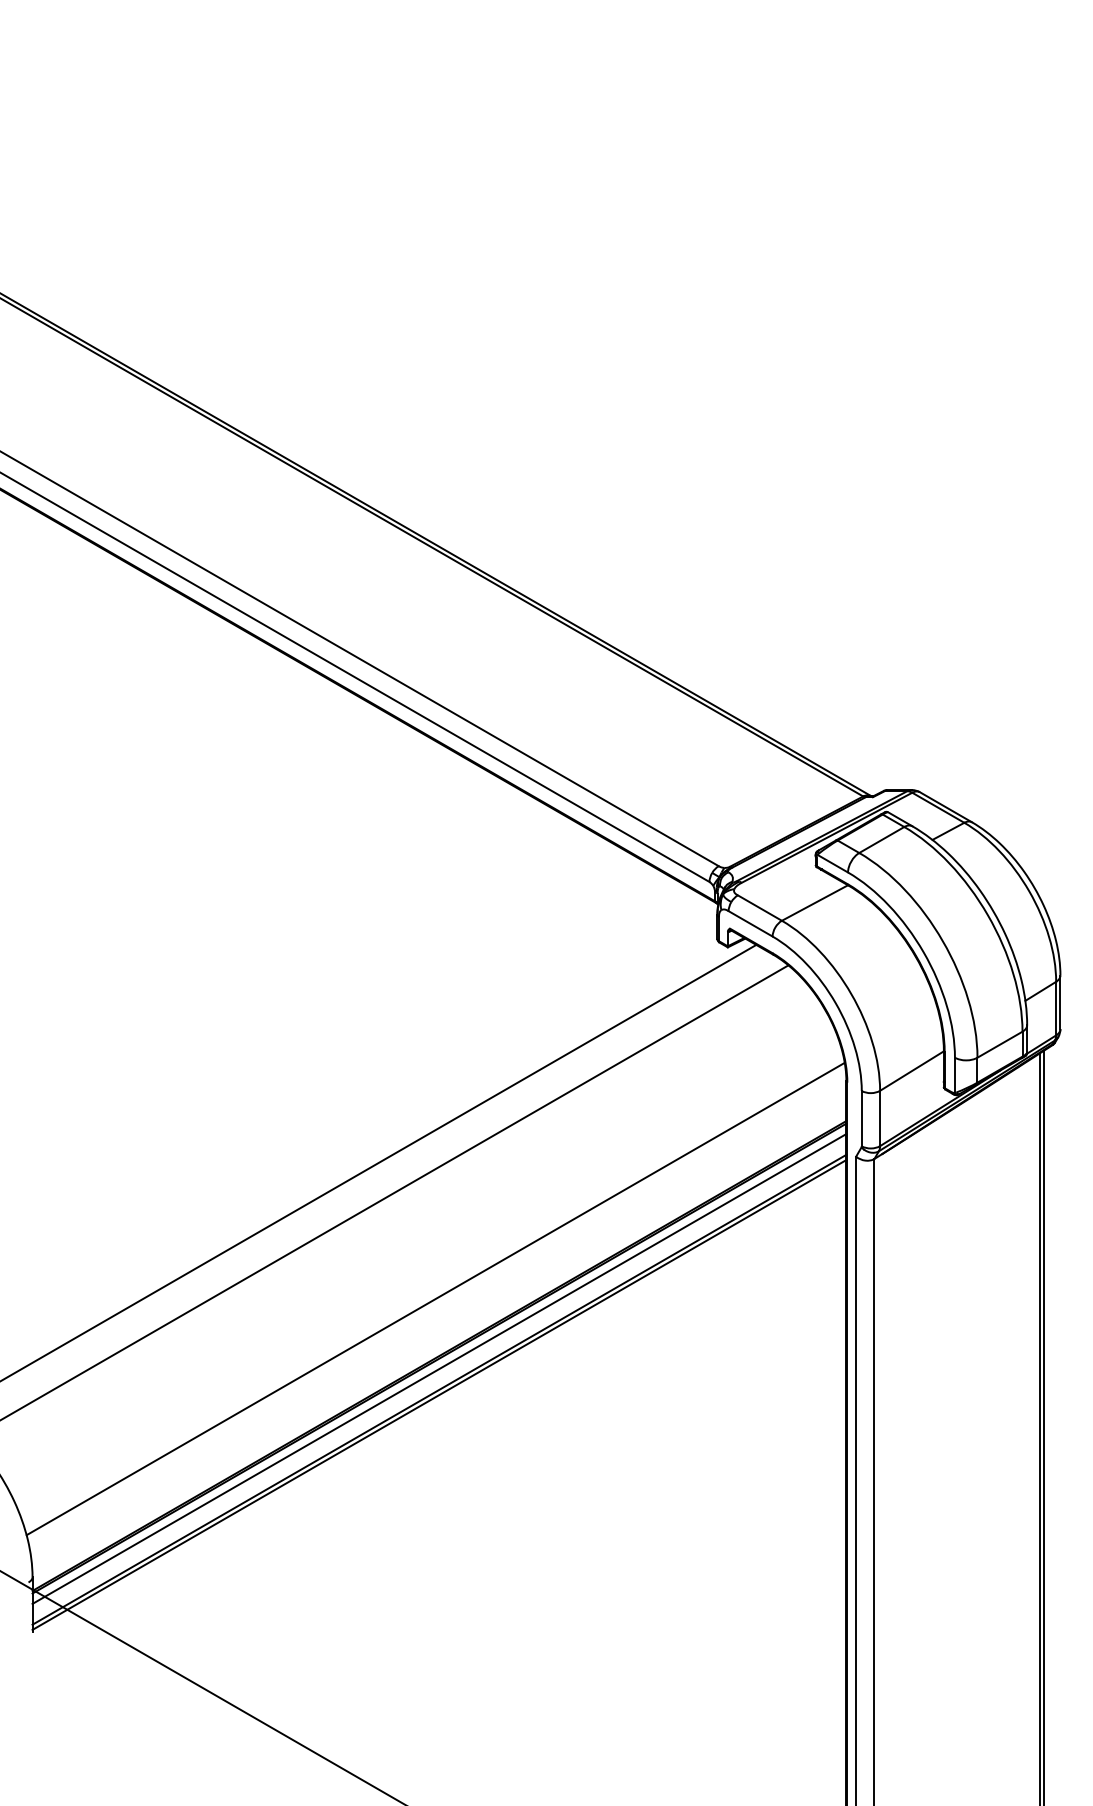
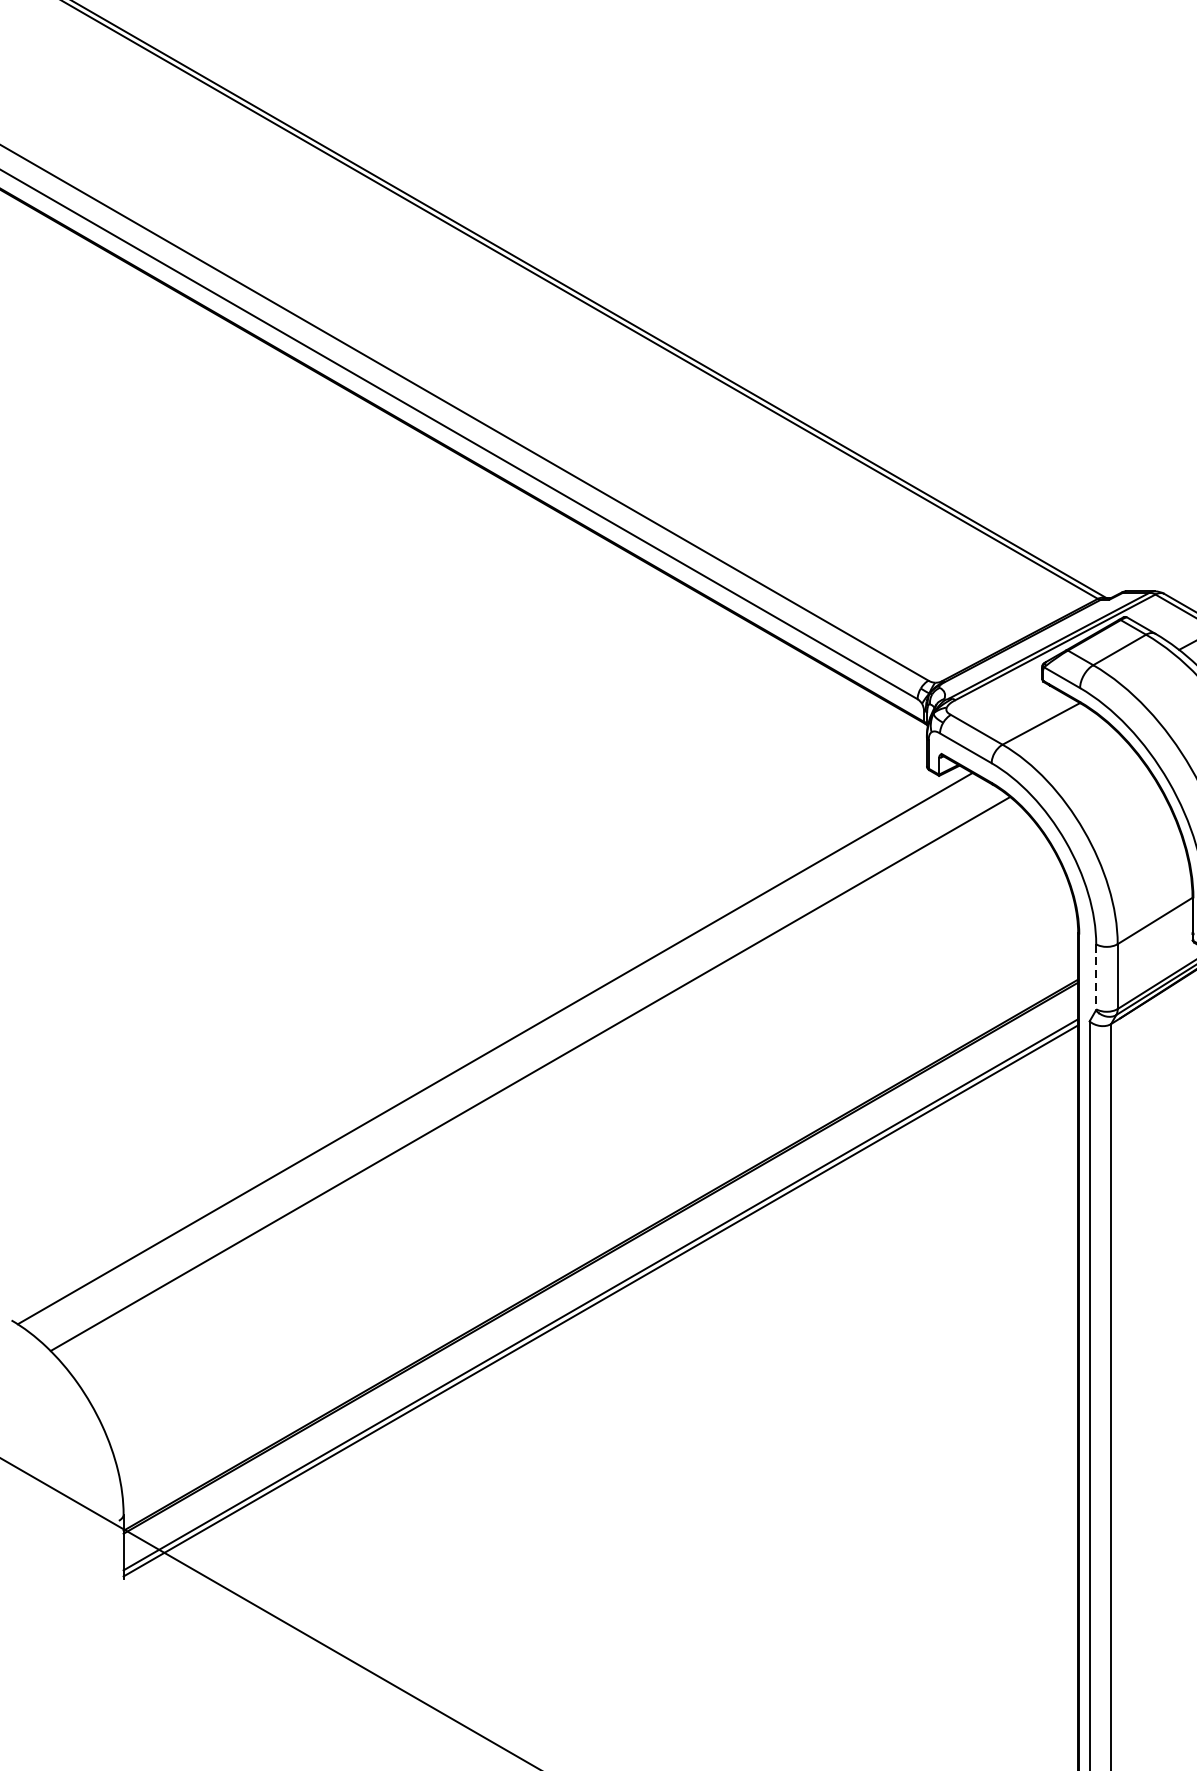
line: (861, 1118) -> (1095, 976), solid -> dashed
line: (435, 1298) -> (596, 1187), removed
line: (439, 1368) -> (600, 1269), removed

